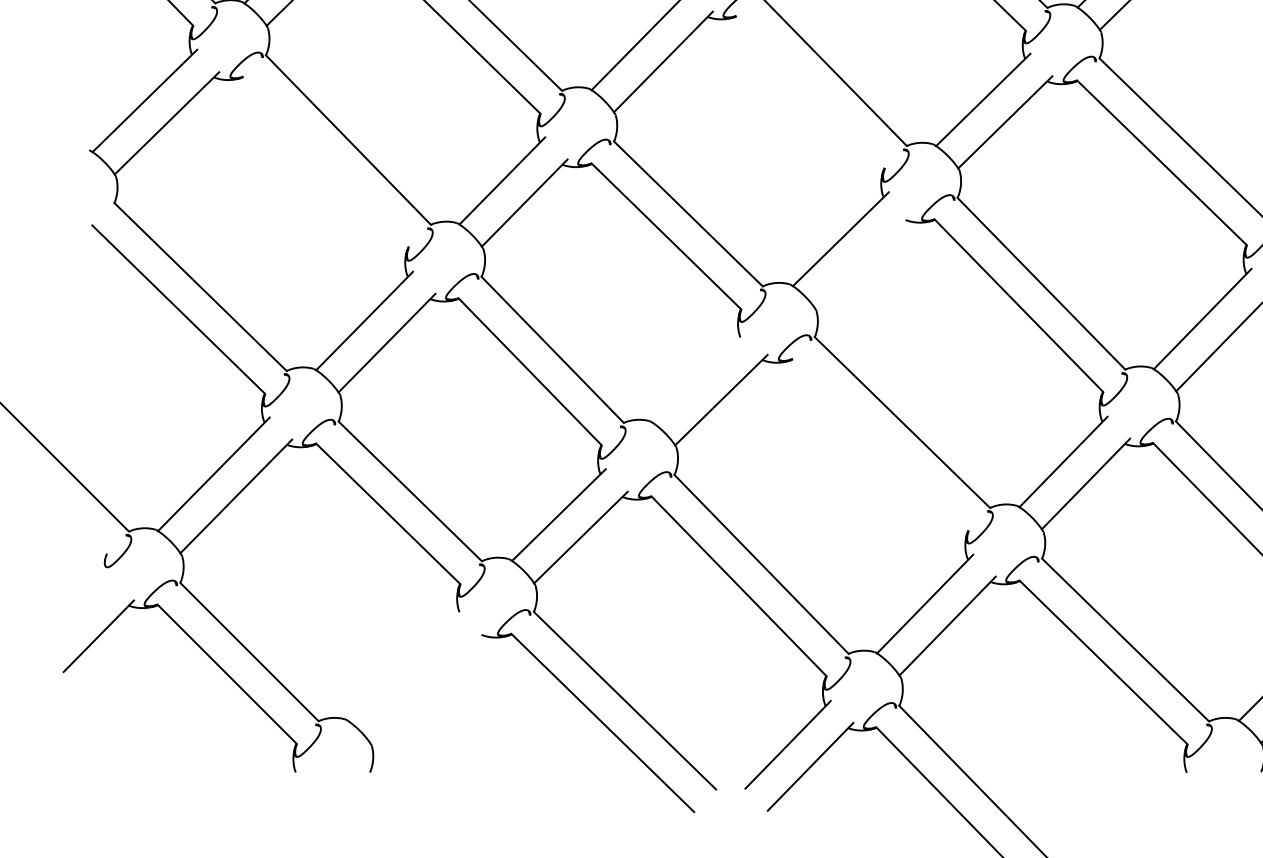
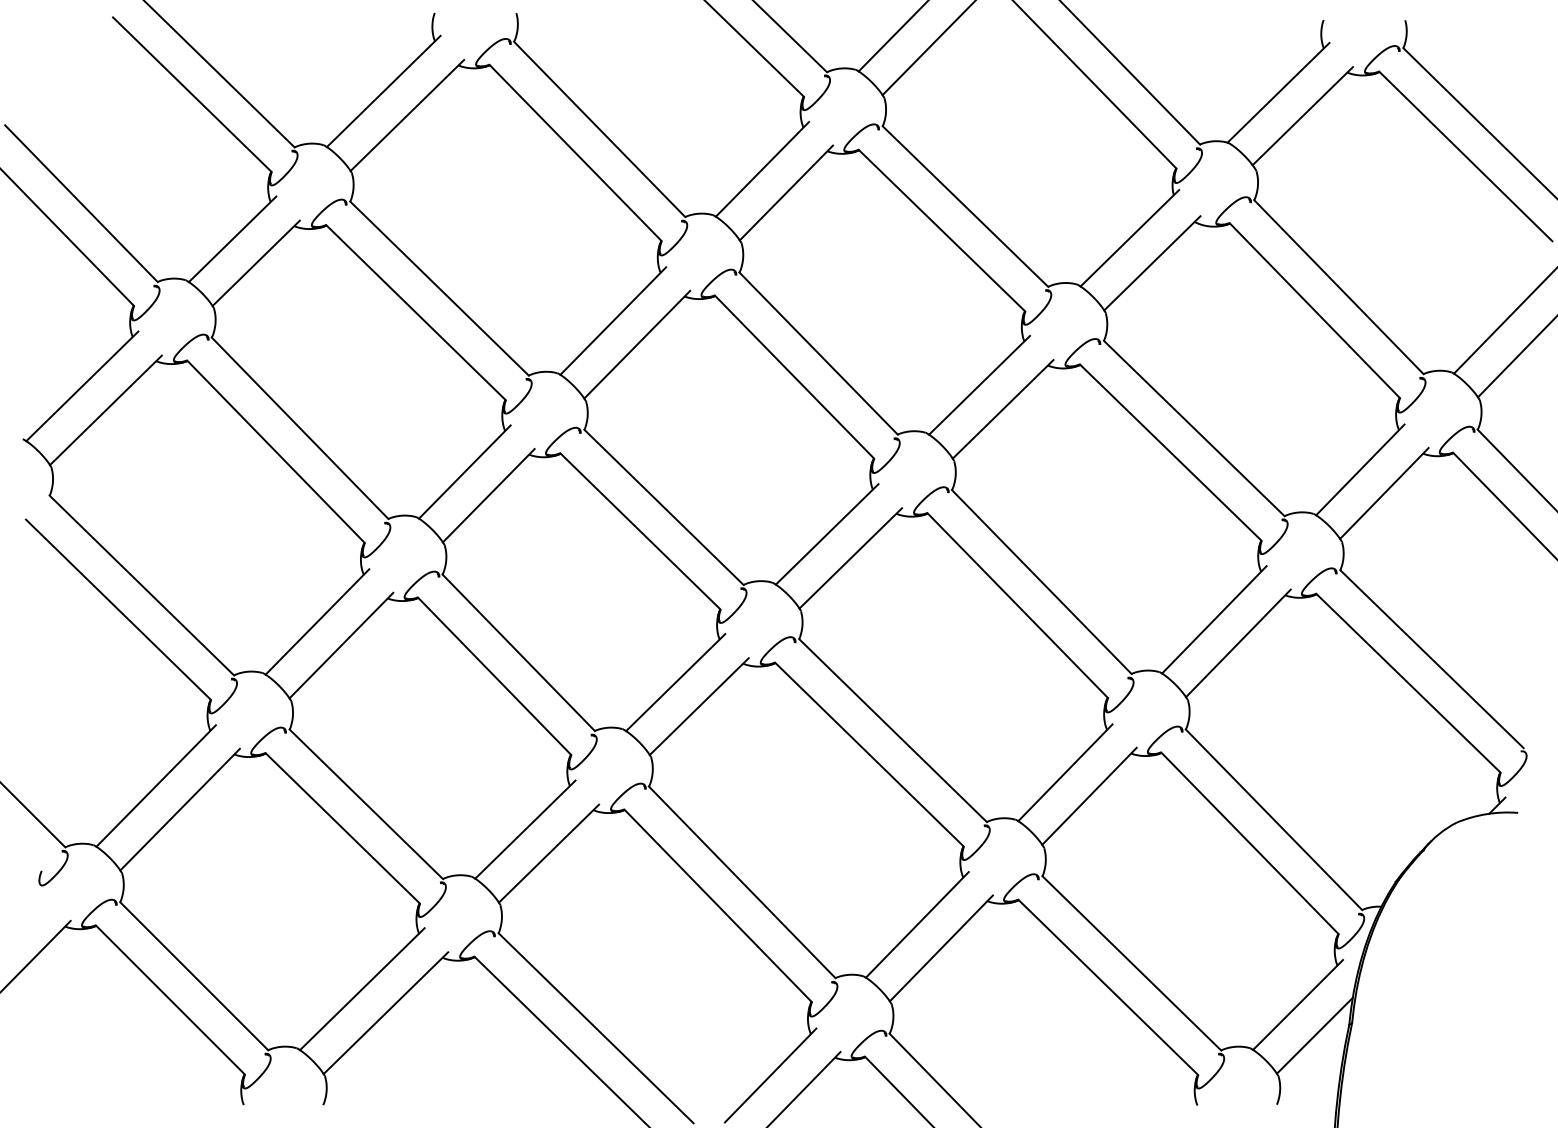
line: (810, 91) -> (794, 376), added
line: (325, 161) -> (275, 451), added
line: (862, 261) -> (850, 558), added
line: (699, 377) -> (675, 682), added
line: (880, 444) -> (869, 754), added
line: (405, 664) -> (361, 989), added
line: (428, 686) -> (385, 1013), added

